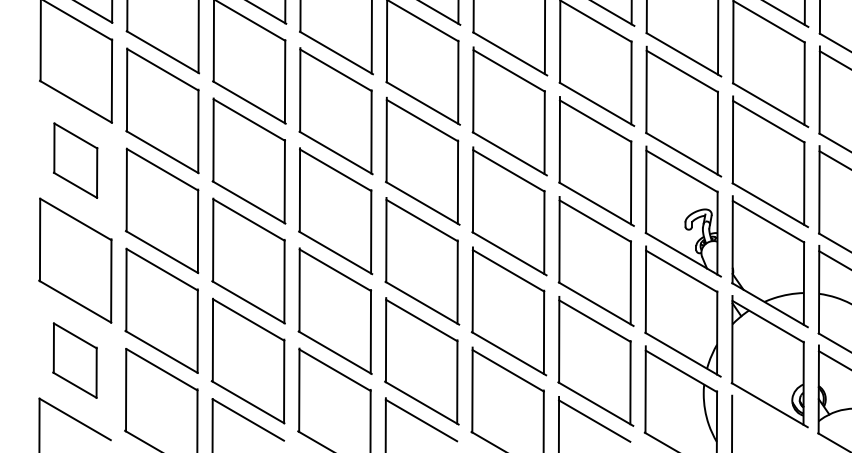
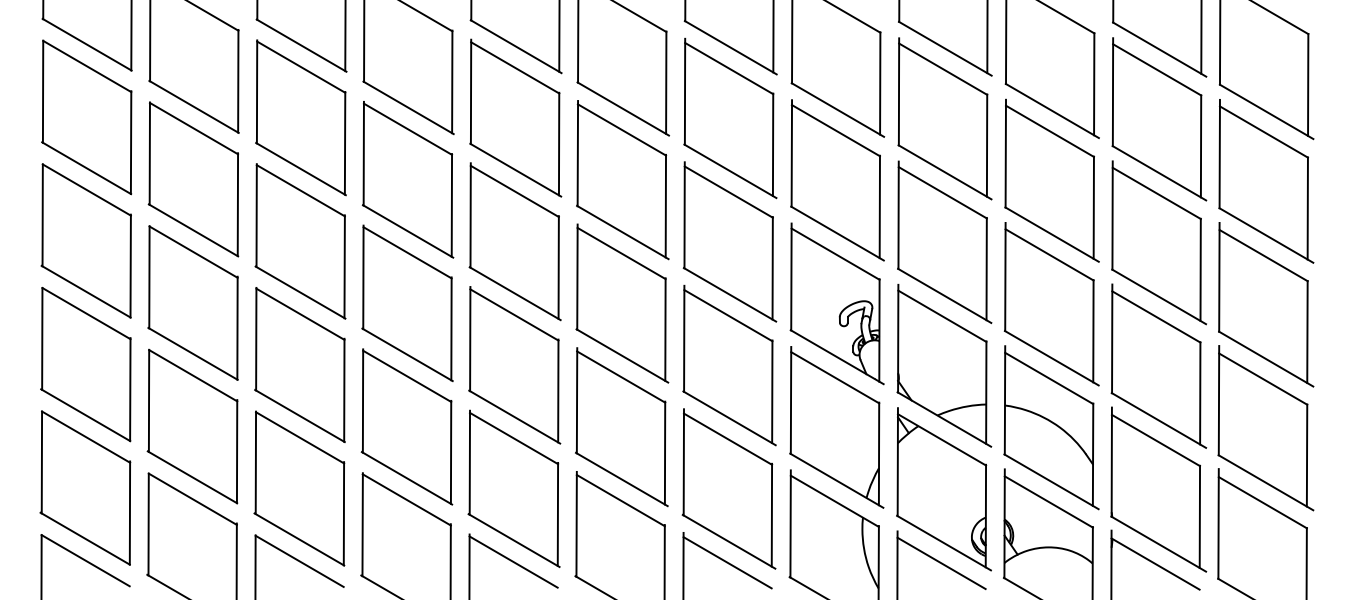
part: (75, 160) -> (85, 240), size x1.67
part: (75, 360) -> (85, 487), size x1.67
line: (767, 421) -> (941, 563), added

